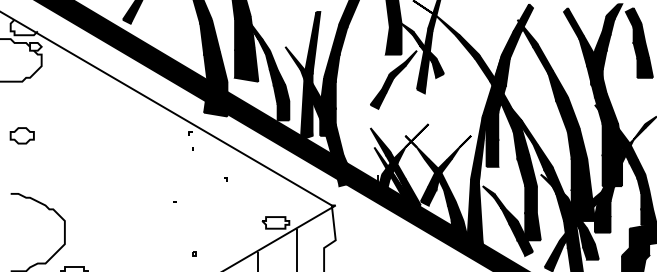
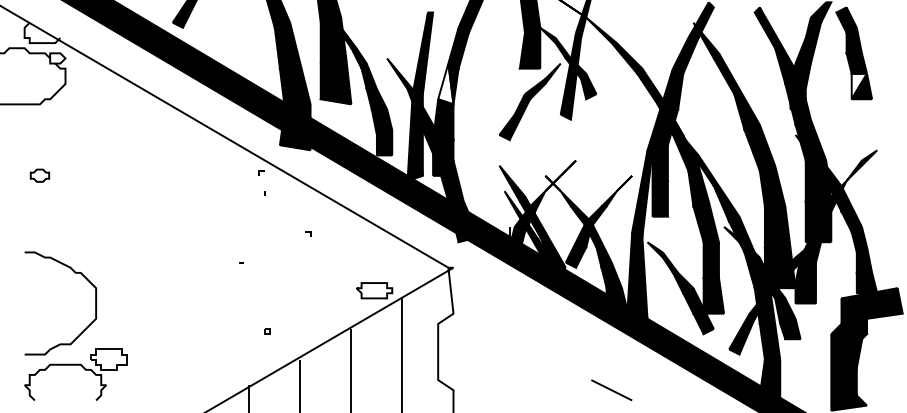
fill: (329, 65) -> (445, 83), removed
fill: (643, 68) -> (859, 86), removed
part: (21, 135) -> (39, 175), size x0.6

